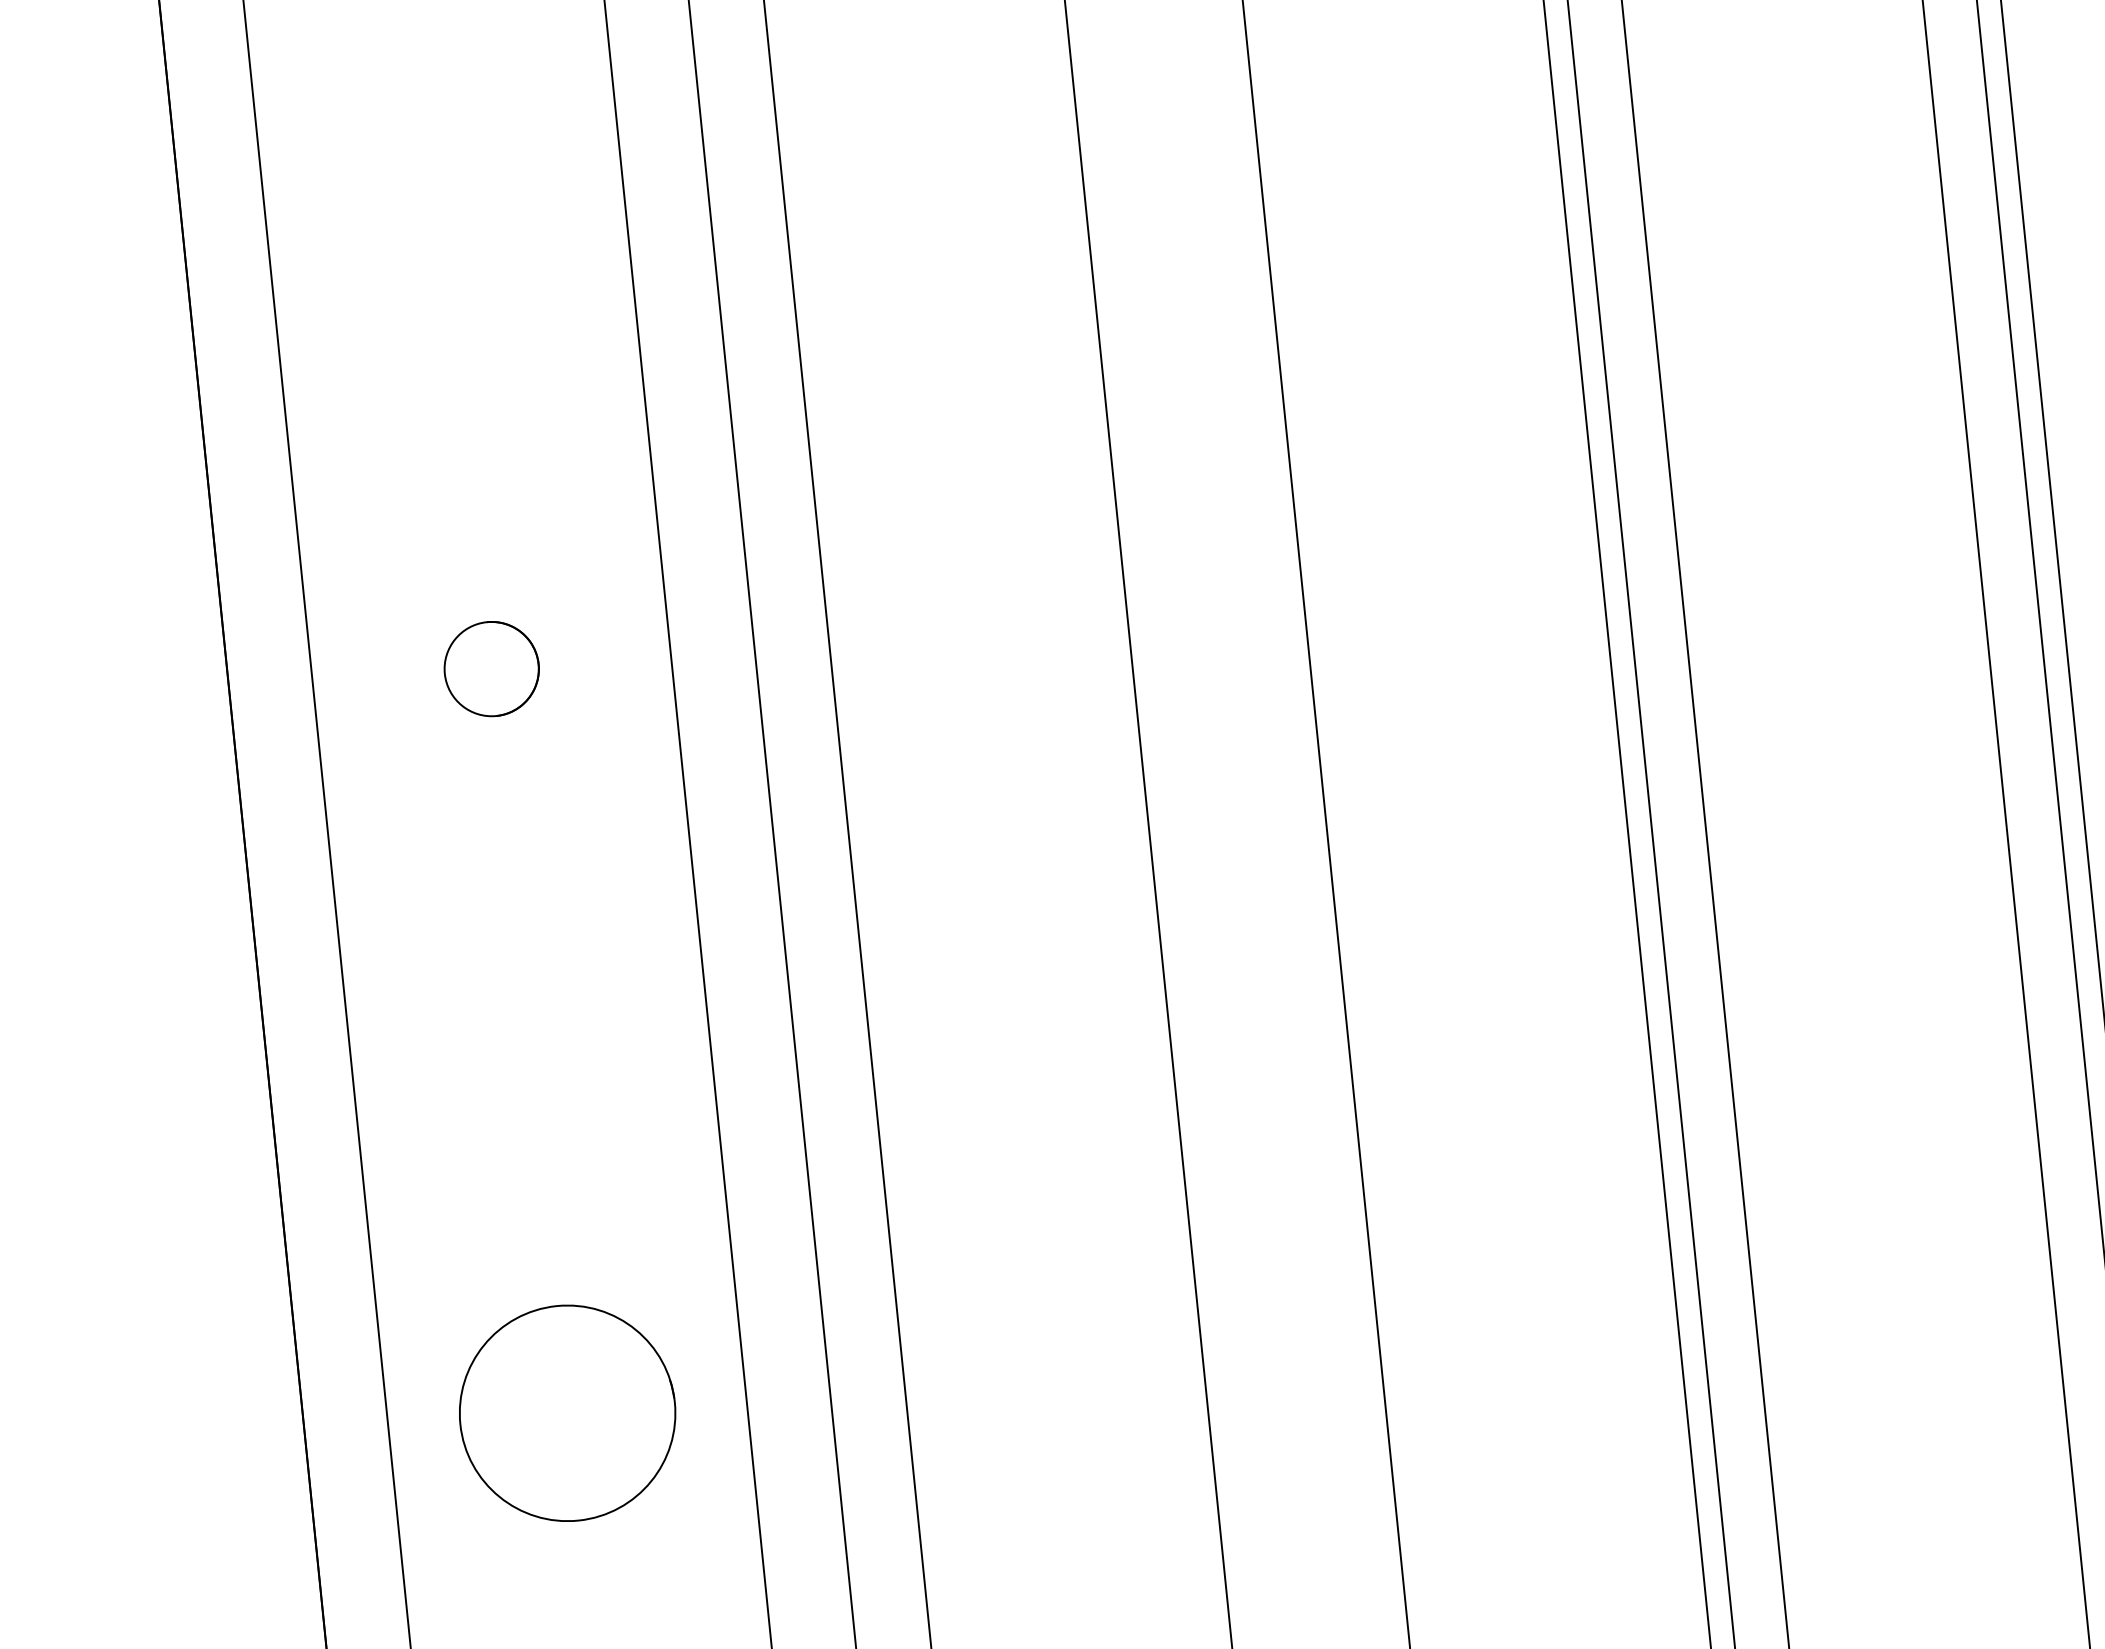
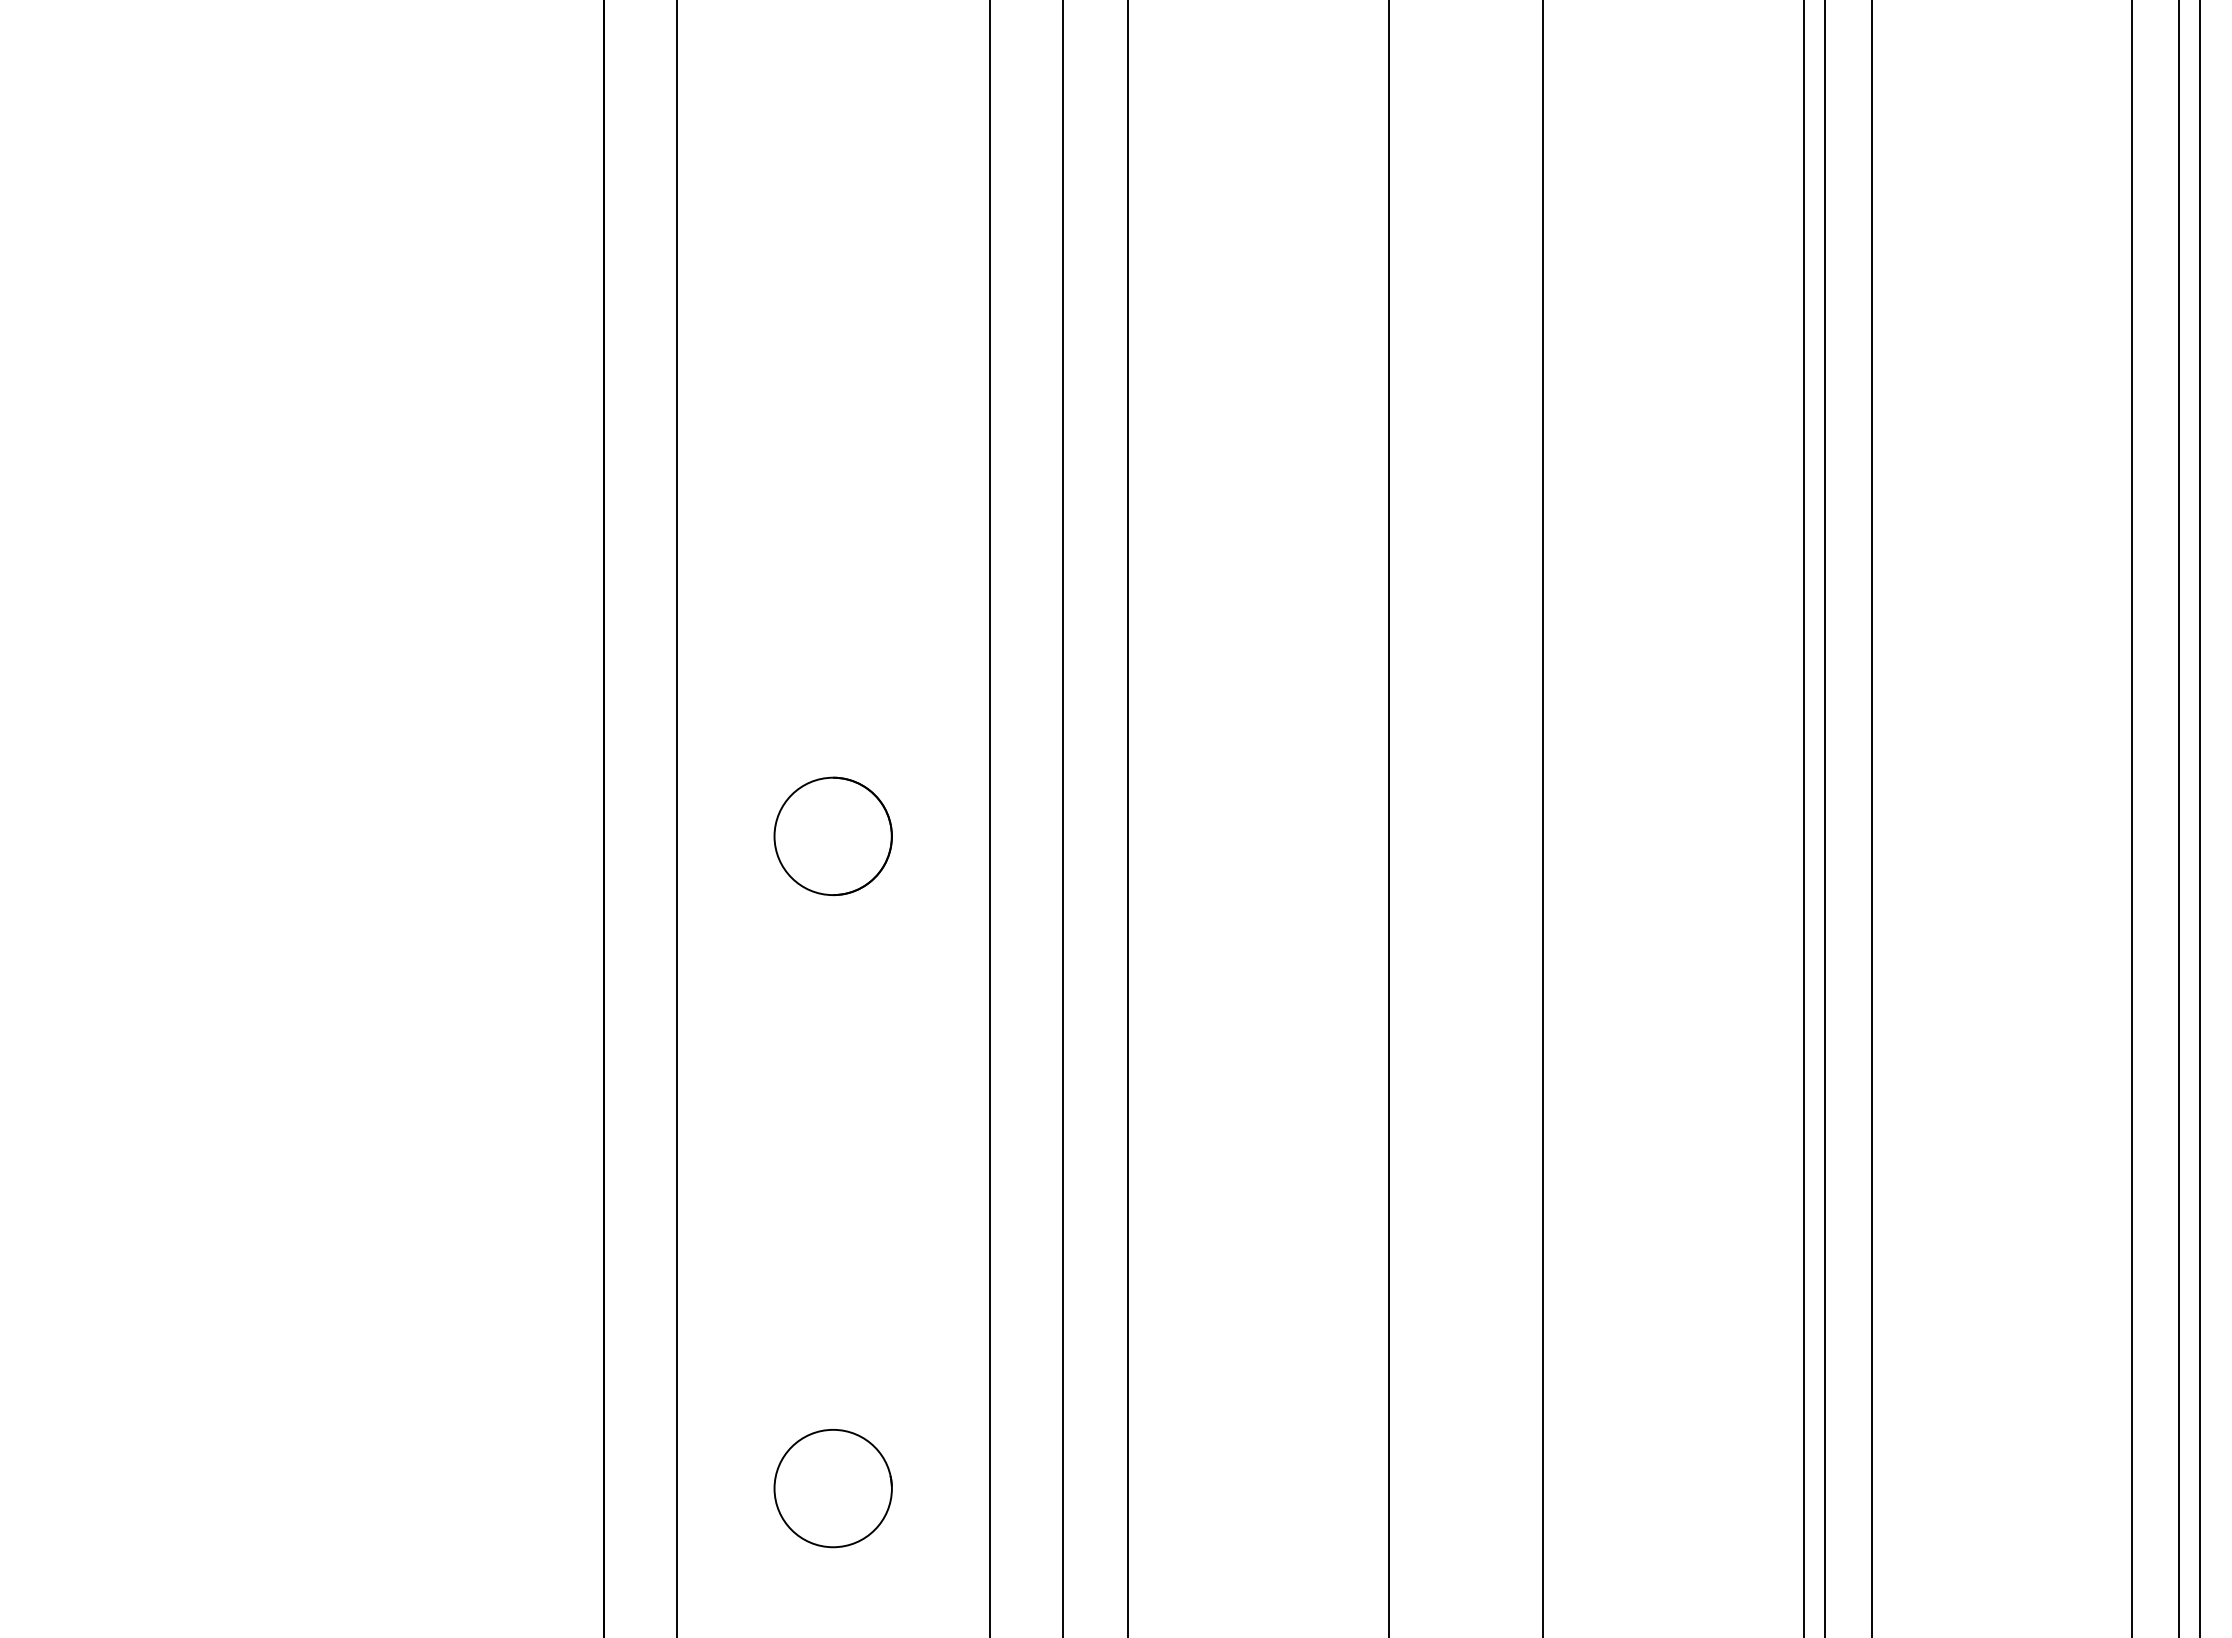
part: (491, 669) -> (832, 836), size x1.43
circle: (566, 1413) -> (832, 1488), size x0.62

